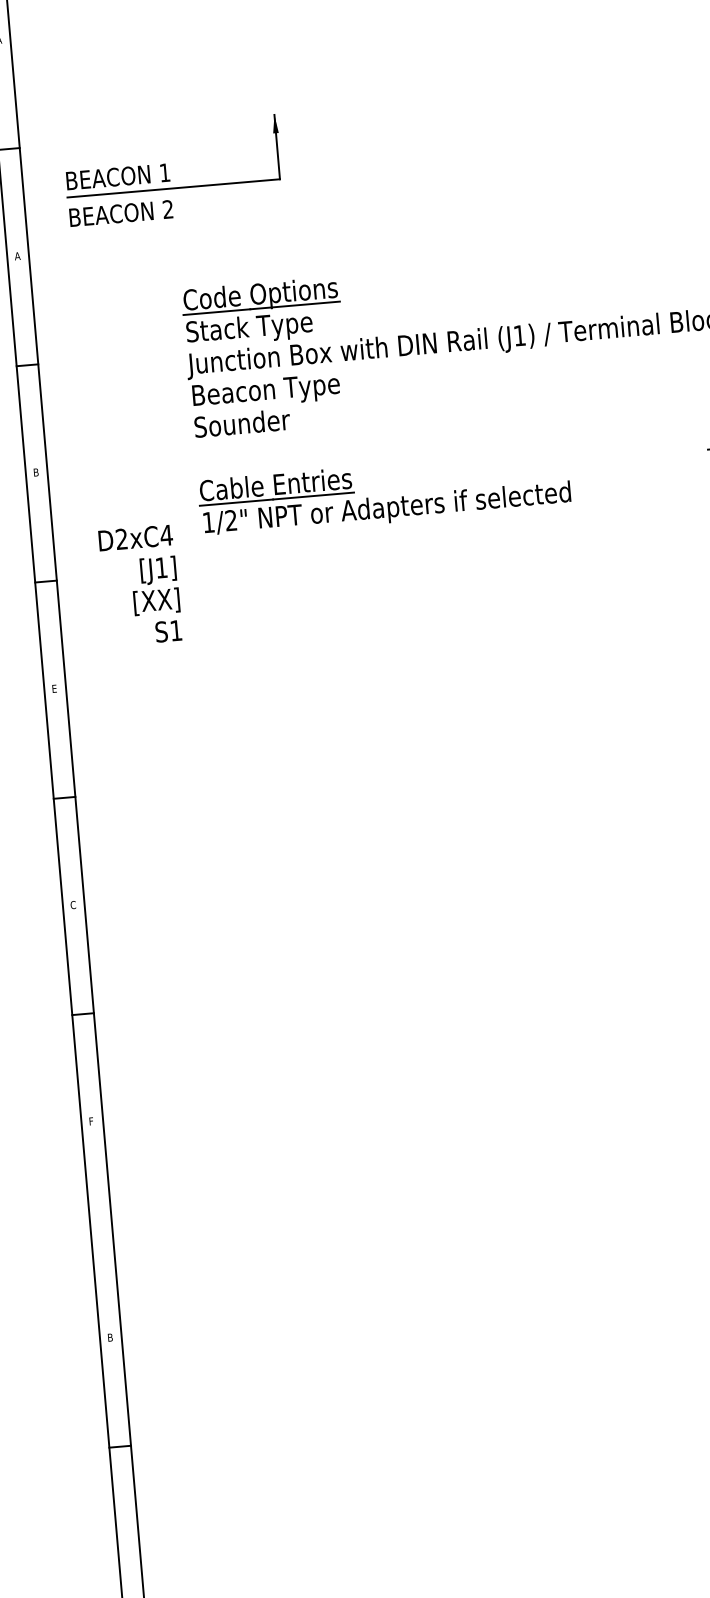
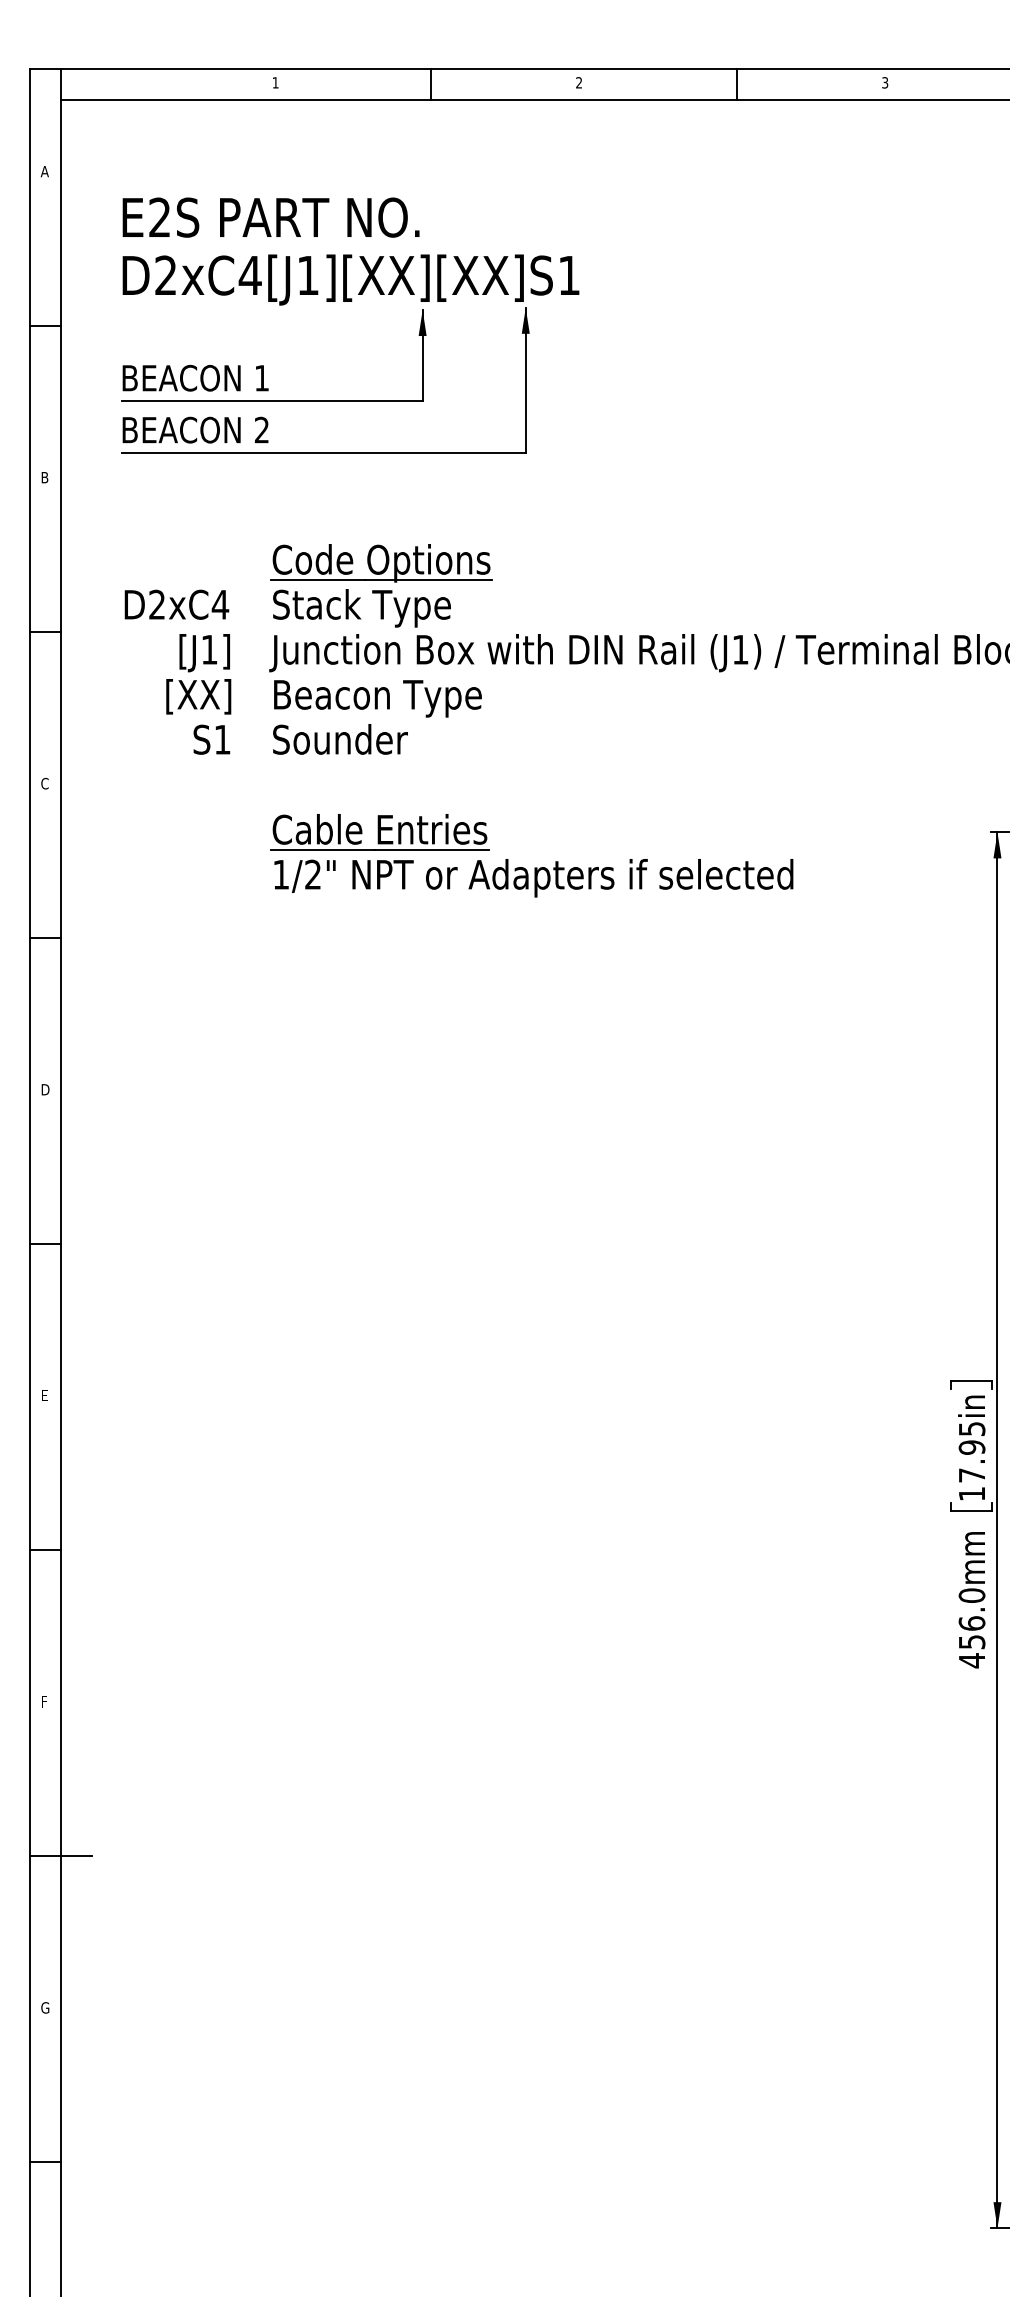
part: (222, 113) -> (350, 301), added
text: (17, 256) -> (44, 477), A -> B
text: (35, 472) -> (44, 783), B -> C
text: (140, 585) -> (177, 671), moved
text: (55, 688) -> (45, 1089), E -> D
text: (72, 904) -> (44, 1395), C -> E
line: (112, 1229) -> (60, 1856), added
text: (110, 1337) -> (45, 2007), B -> G

